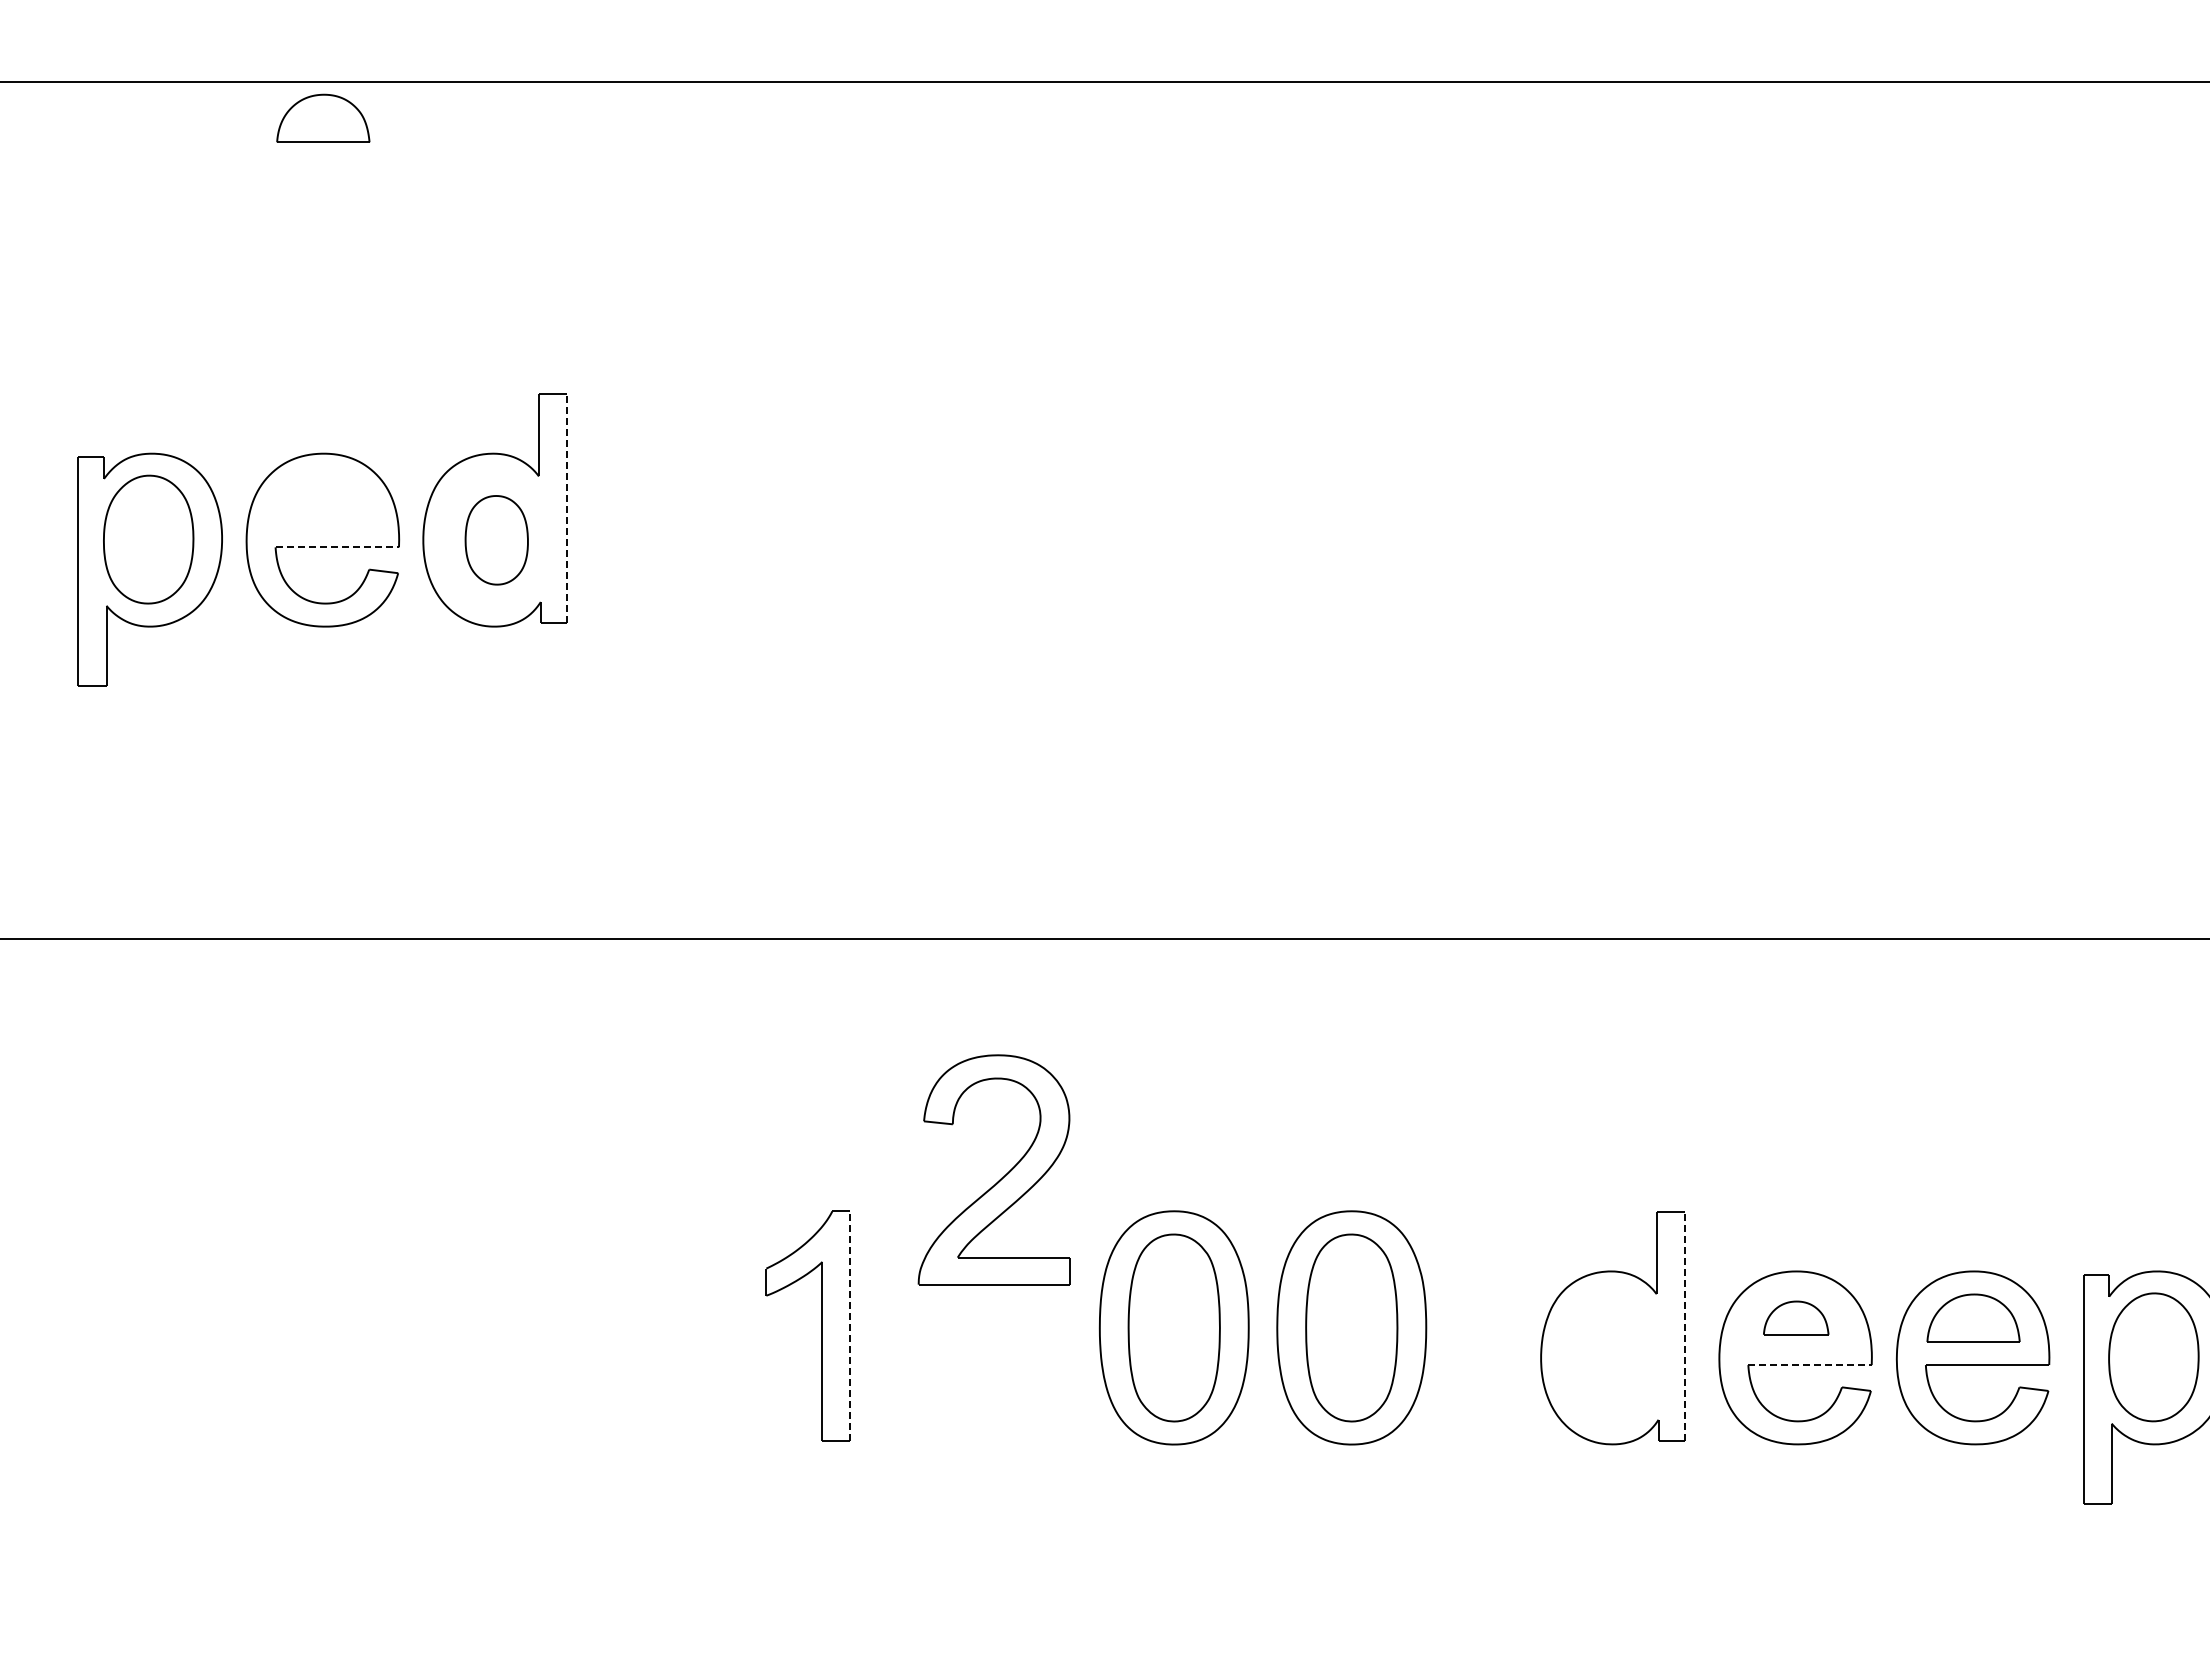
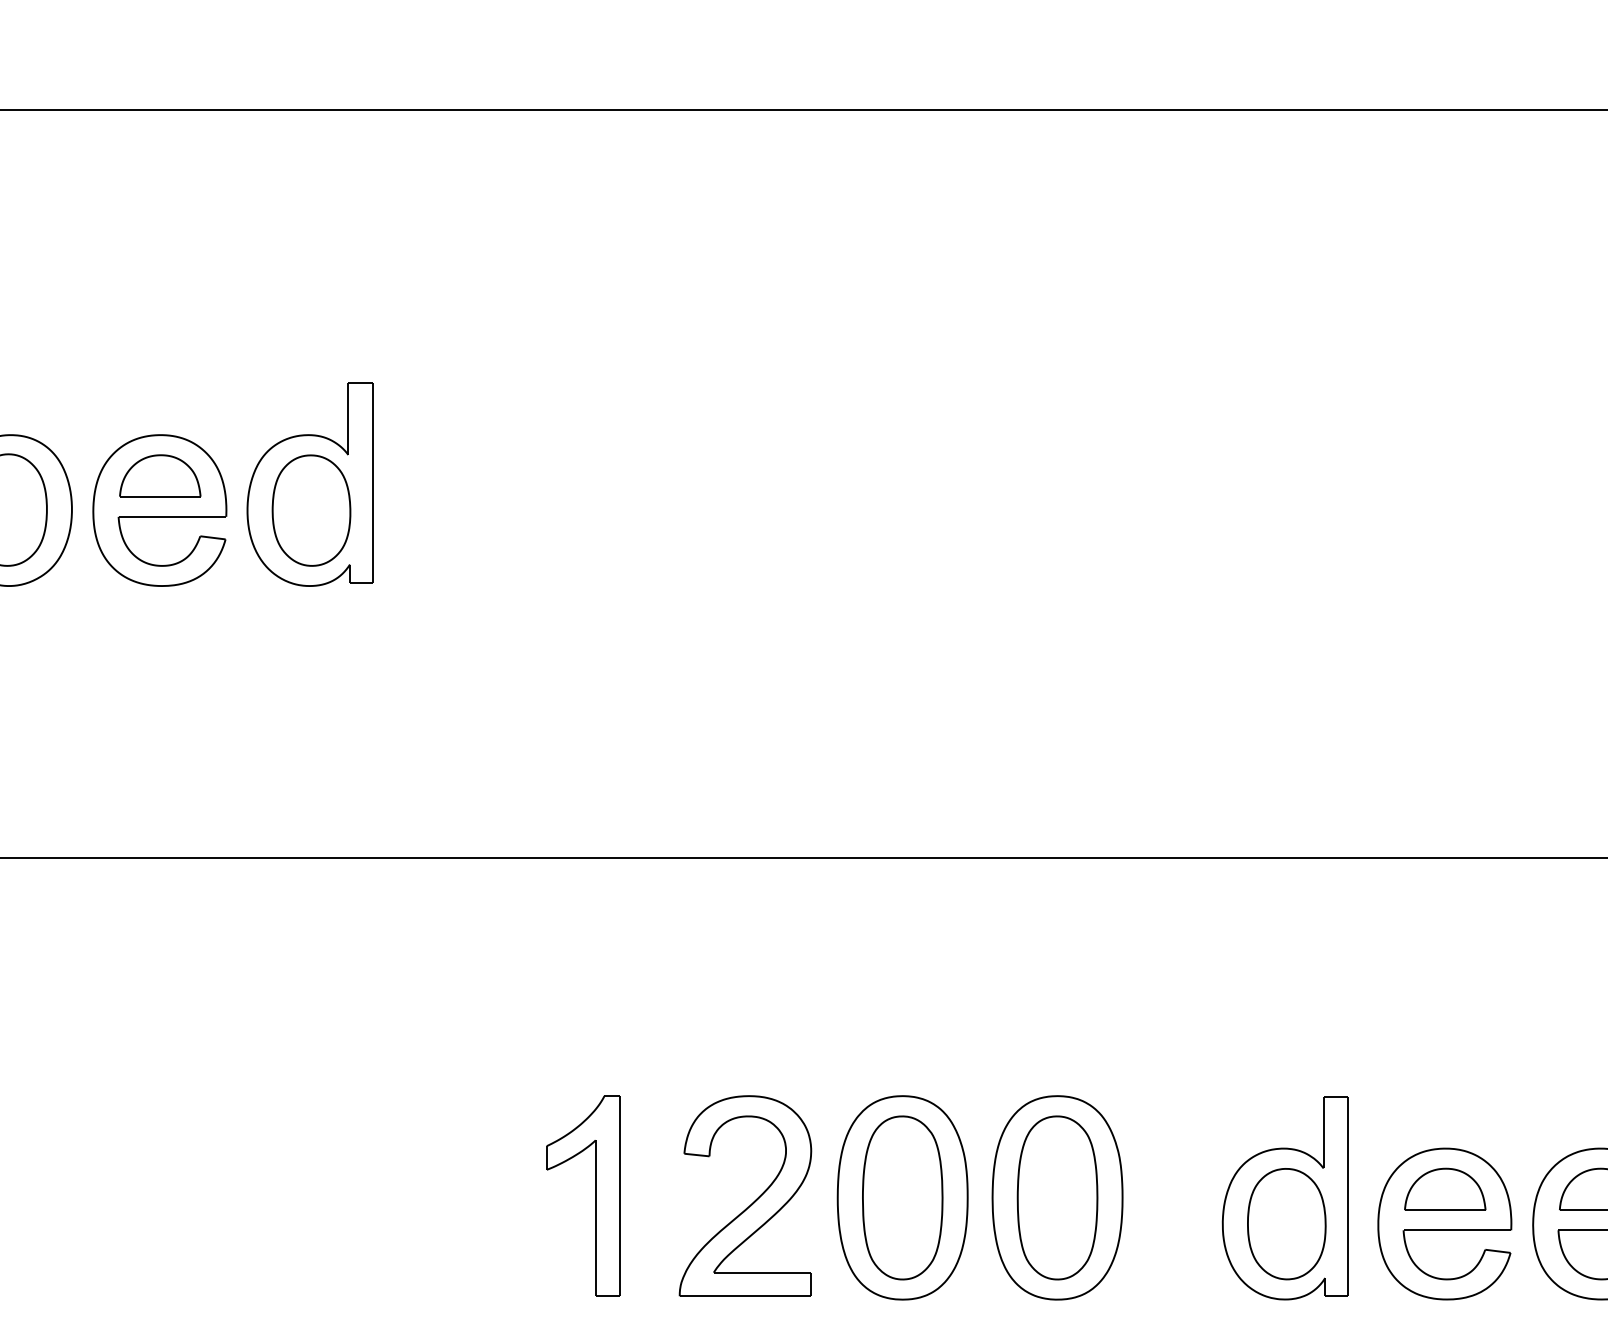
part: (323, 117) -> (160, 475), moved
line: (566, 508) -> (372, 482), dashed -> solid
part: (496, 540) -> (311, 510), size x1.43
line: (337, 547) -> (172, 516), dashed -> solid
part: (1001, 1177) -> (751, 1202), moved
part: (1796, 1317) -> (1445, 1188), size x1.43
line: (850, 1325) -> (620, 1195), dashed -> solid
line: (1684, 1325) -> (1347, 1195), dashed -> solid
part: (1614, 1357) -> (1286, 1223), added
line: (1810, 1365) -> (1457, 1230), dashed -> solid

